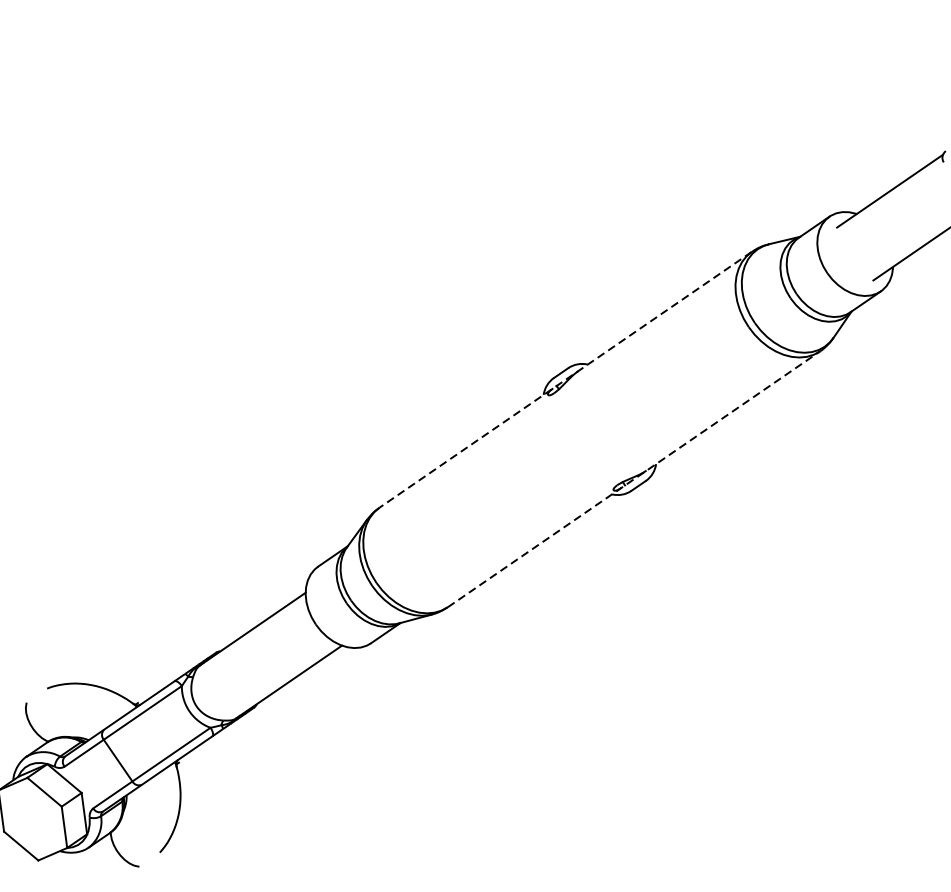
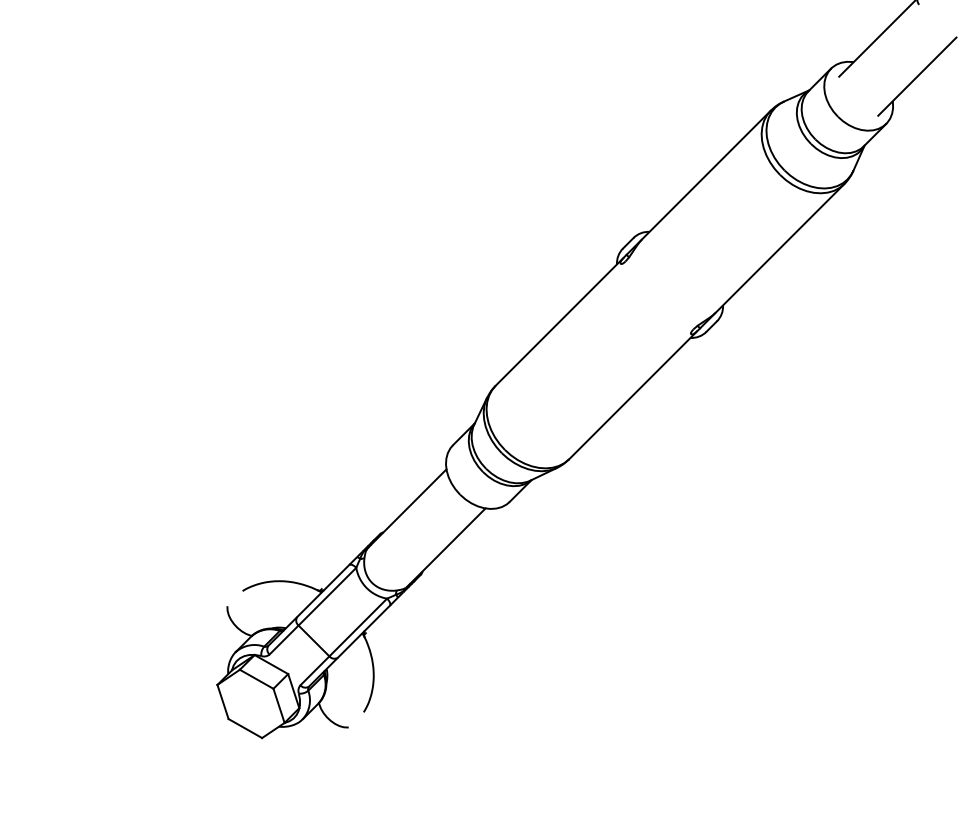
line: (564, 379) -> (632, 248), dashed -> solid
line: (634, 479) -> (707, 321), dashed -> solid

